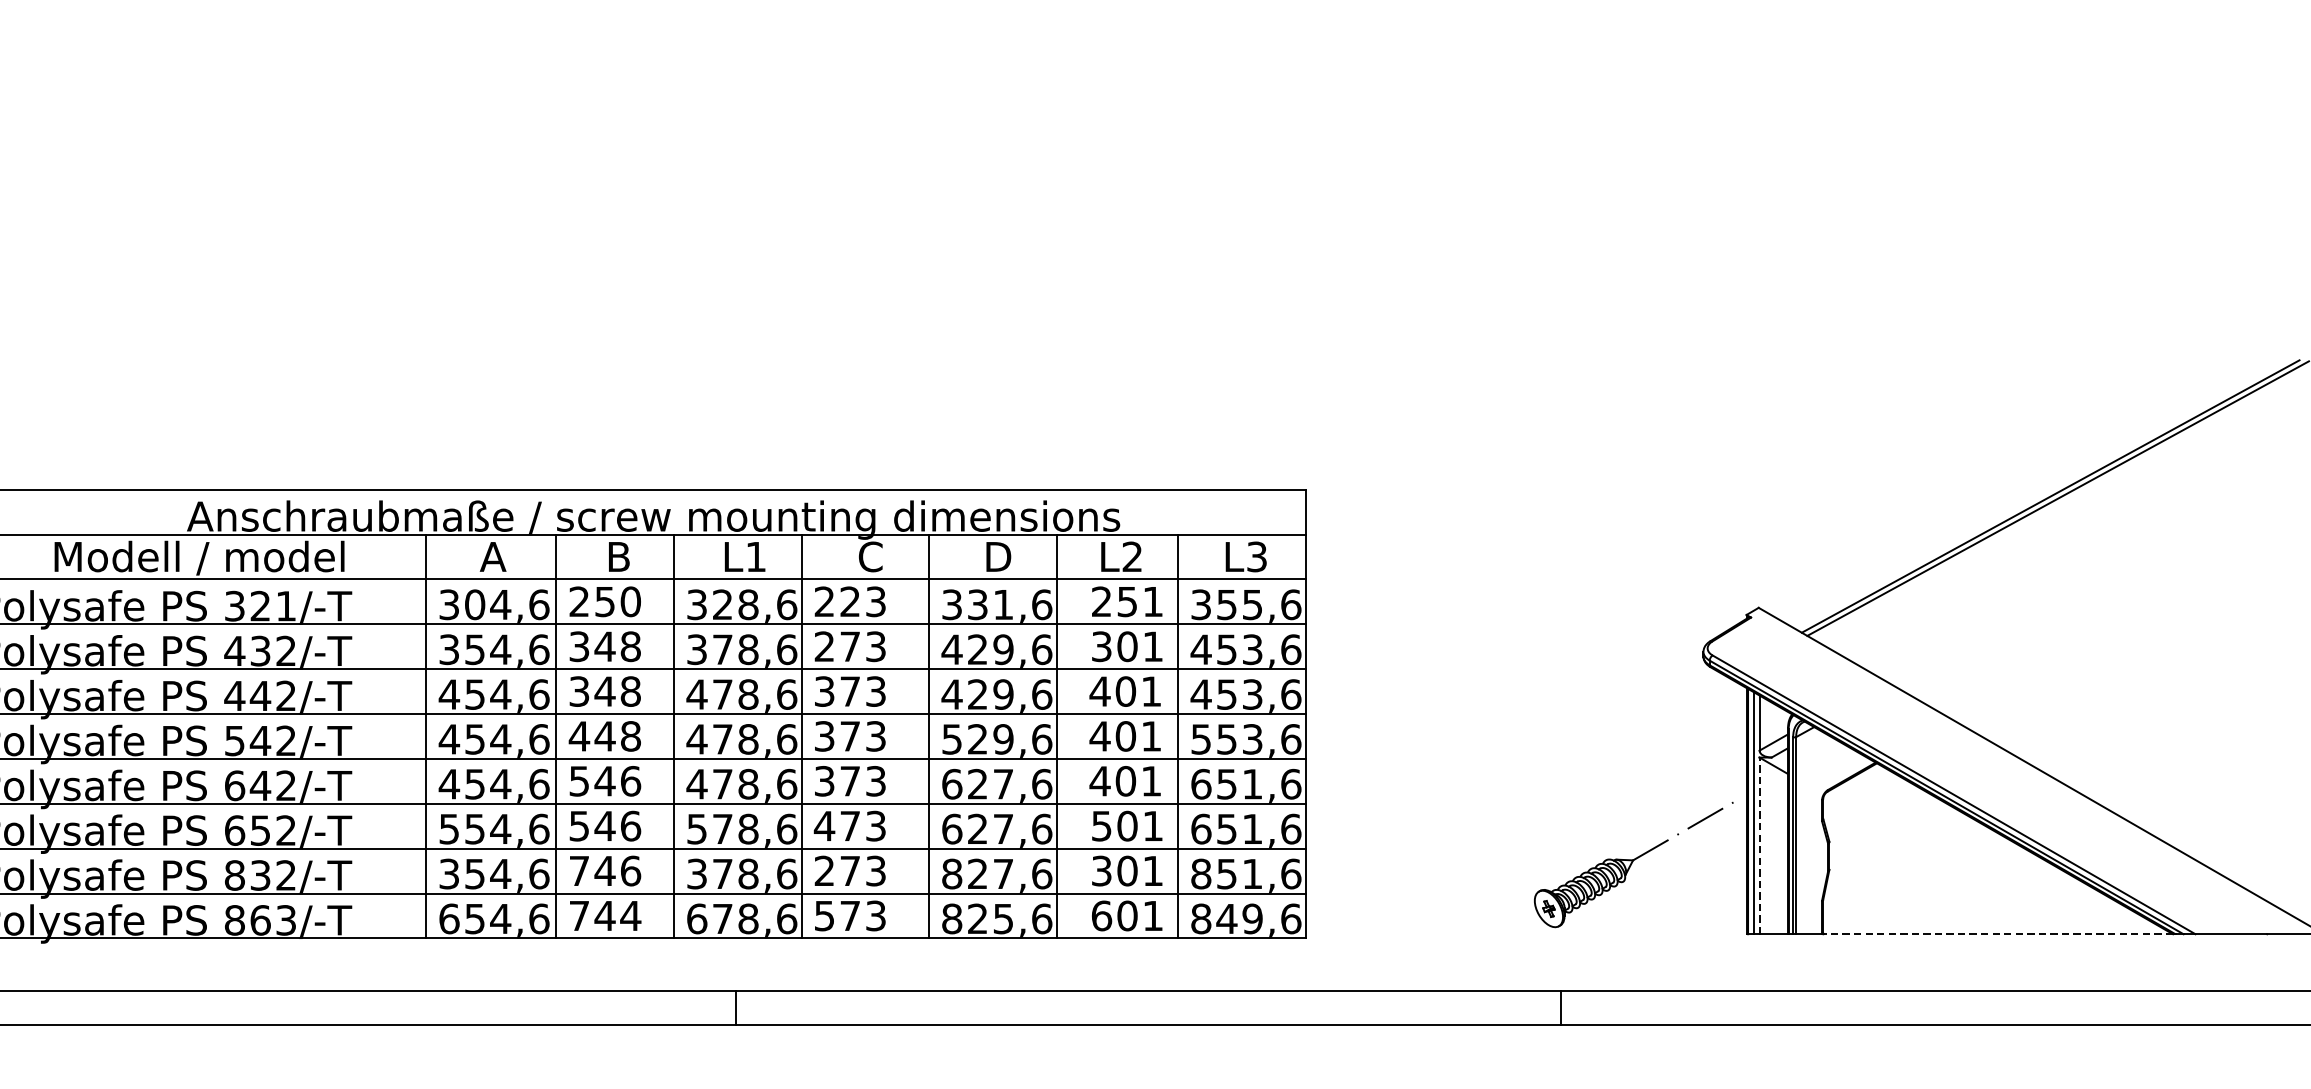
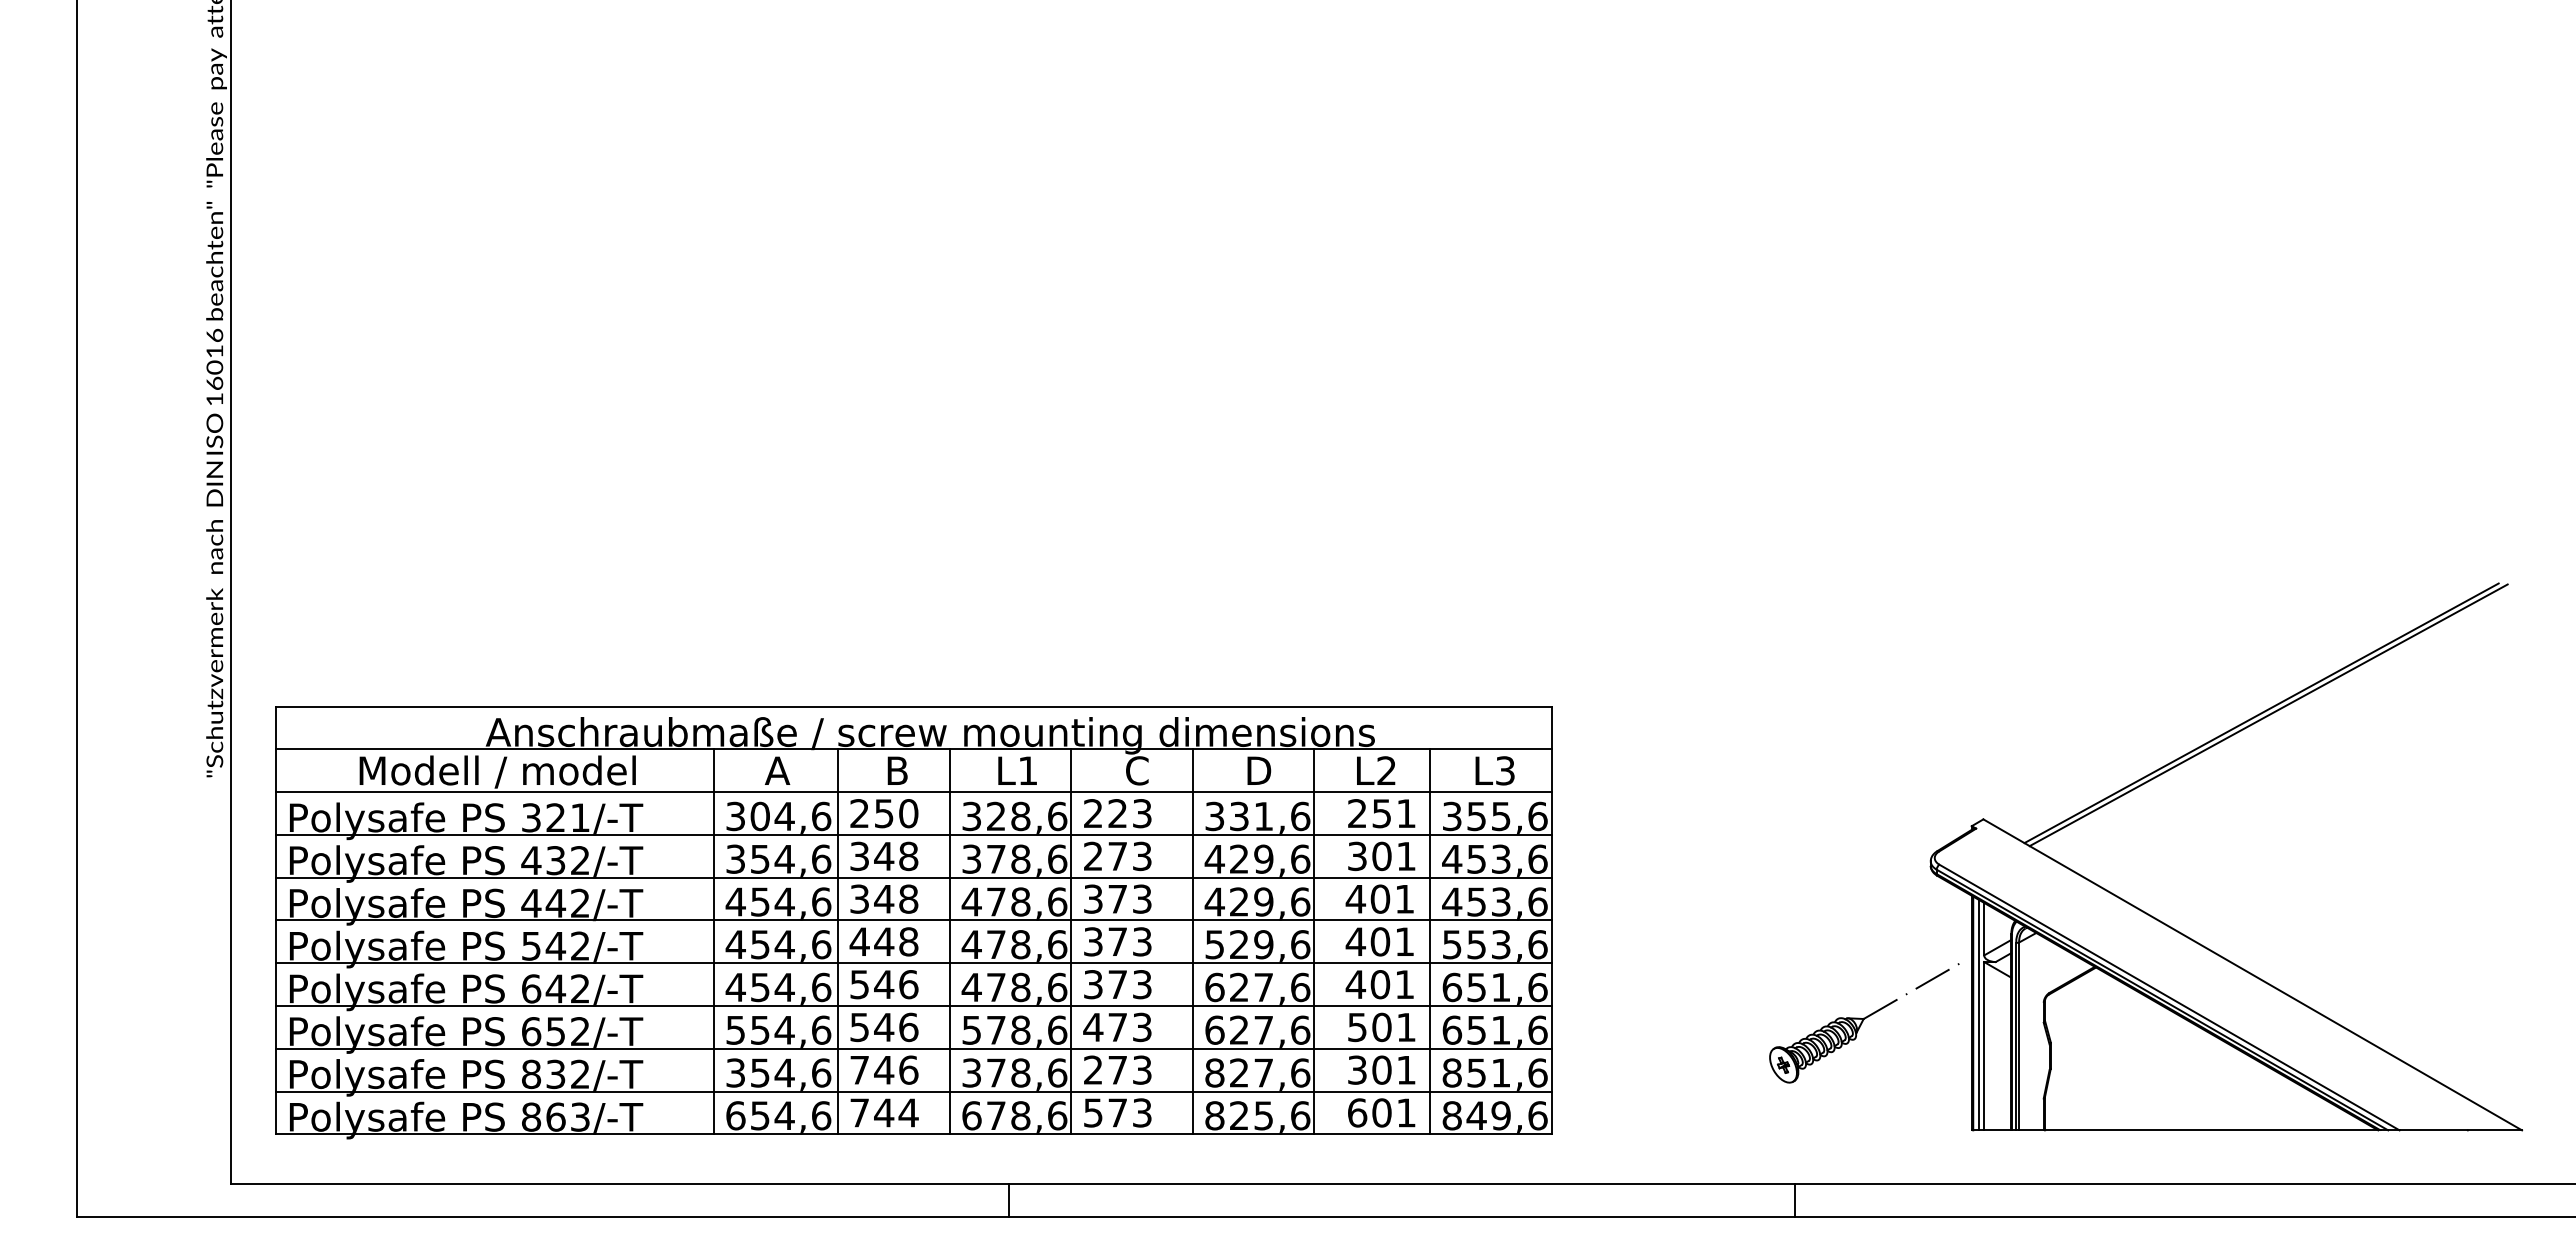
line: (1759, 845) -> (1984, 1045), dashed -> solid
part: (1633, 865) -> (1864, 1023), moved
line: (1998, 934) -> (2211, 1130), dashed -> solid

